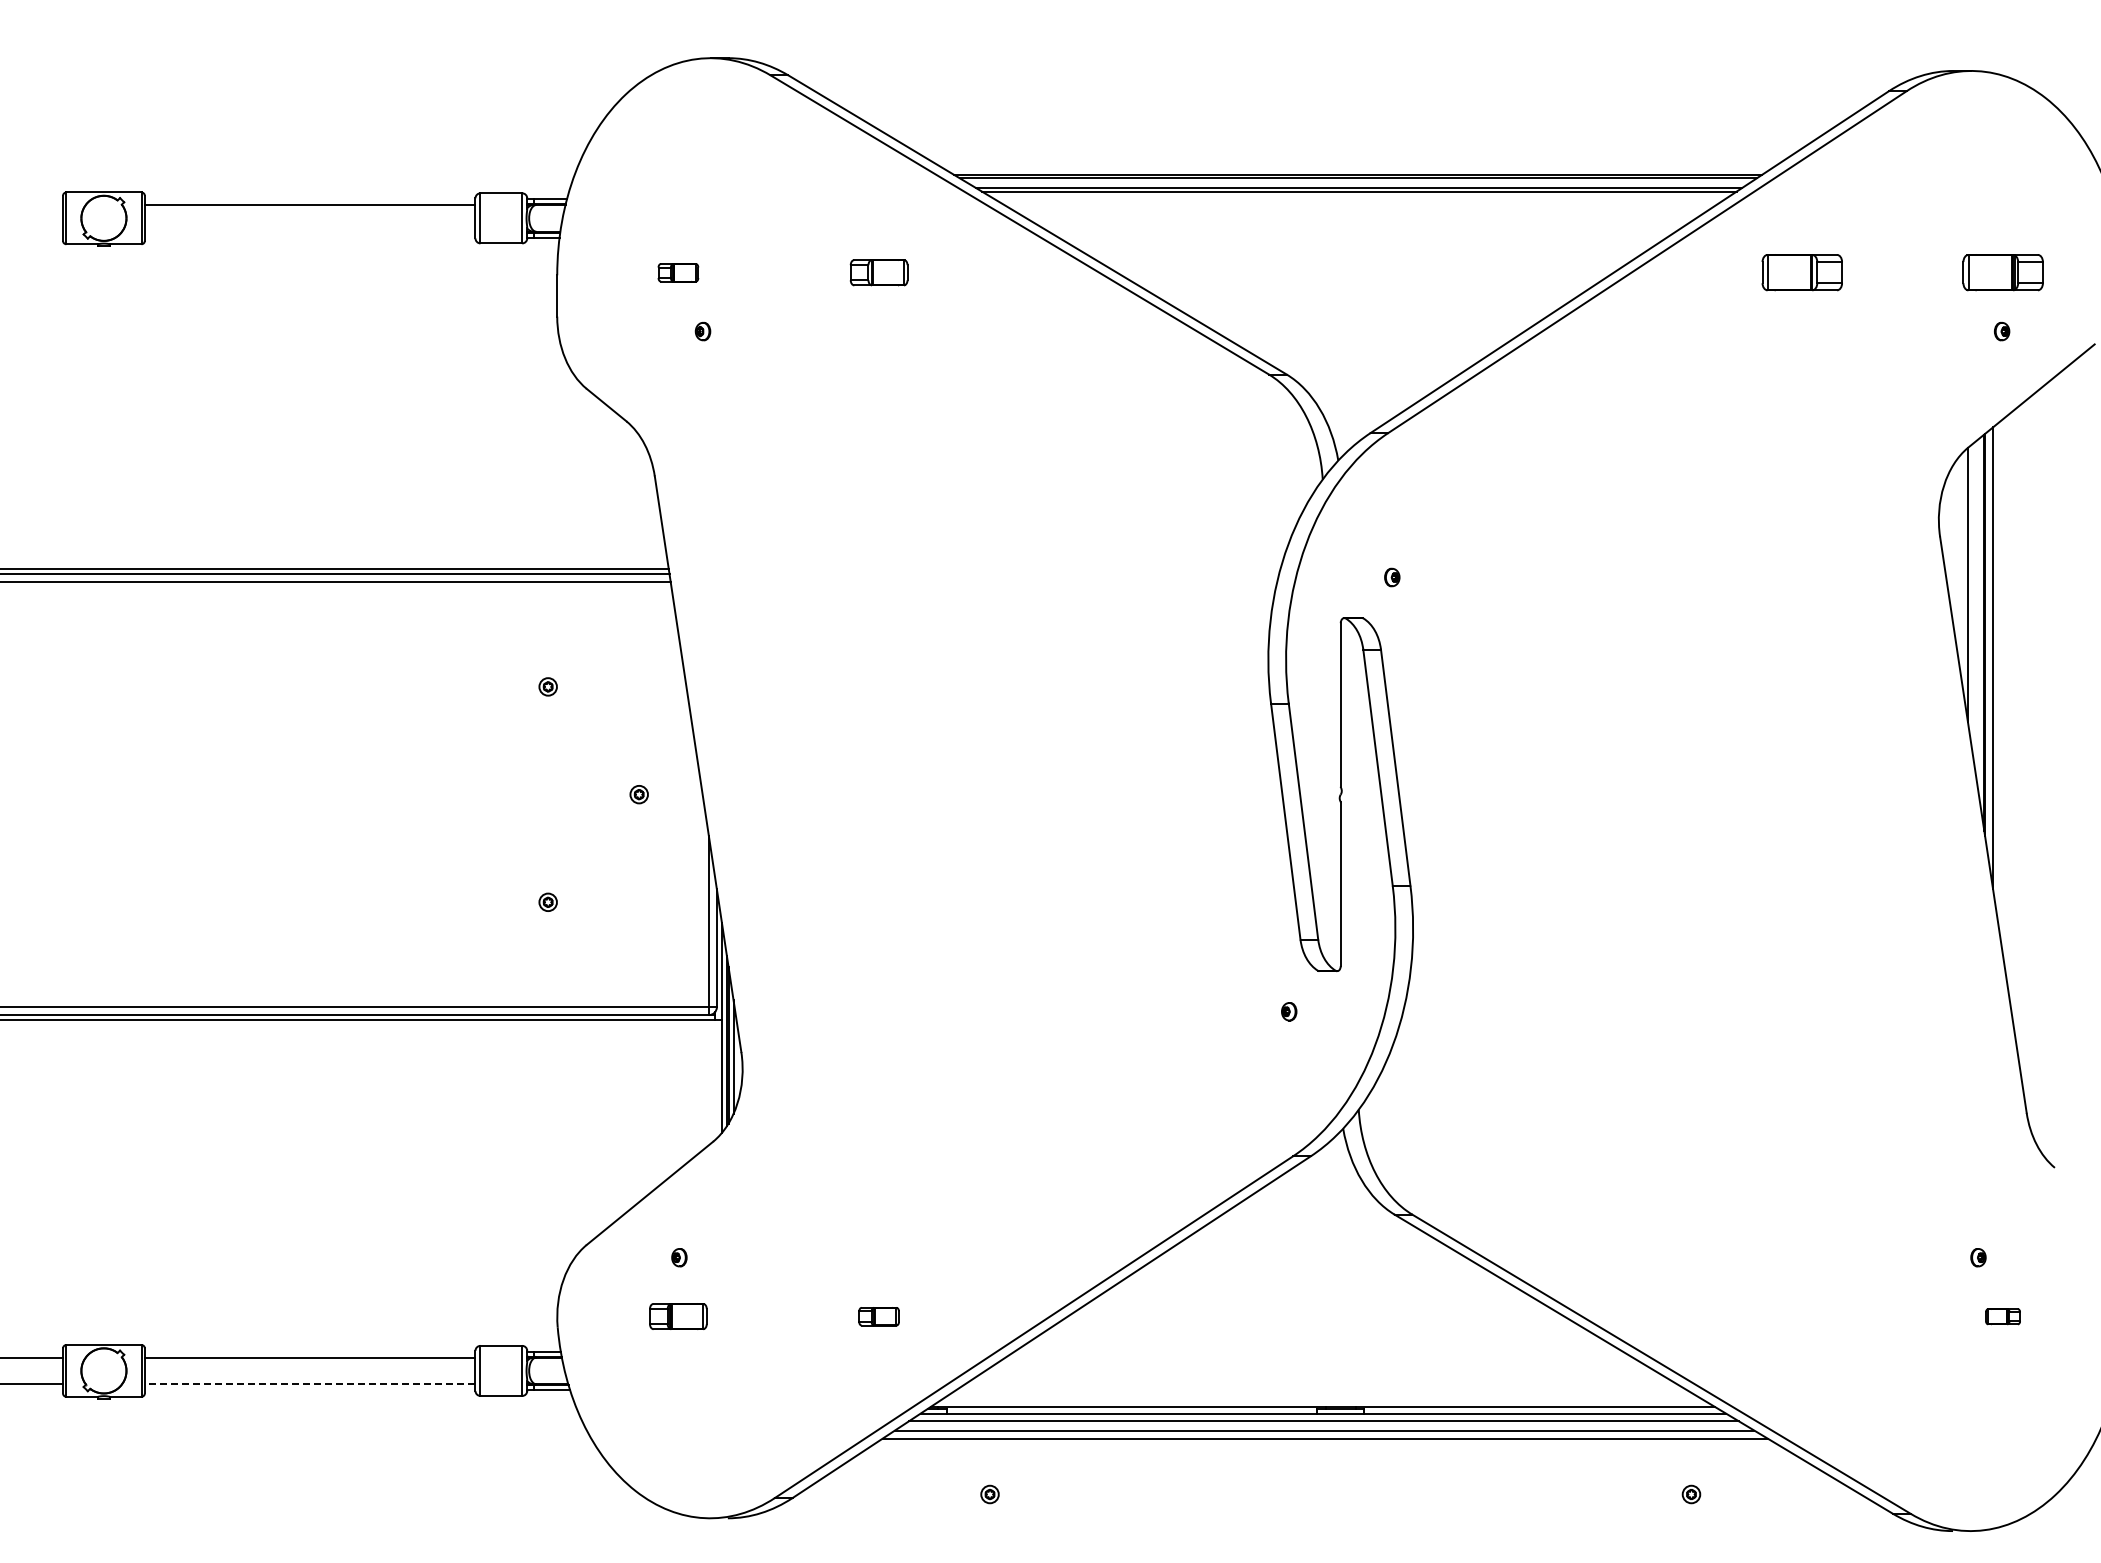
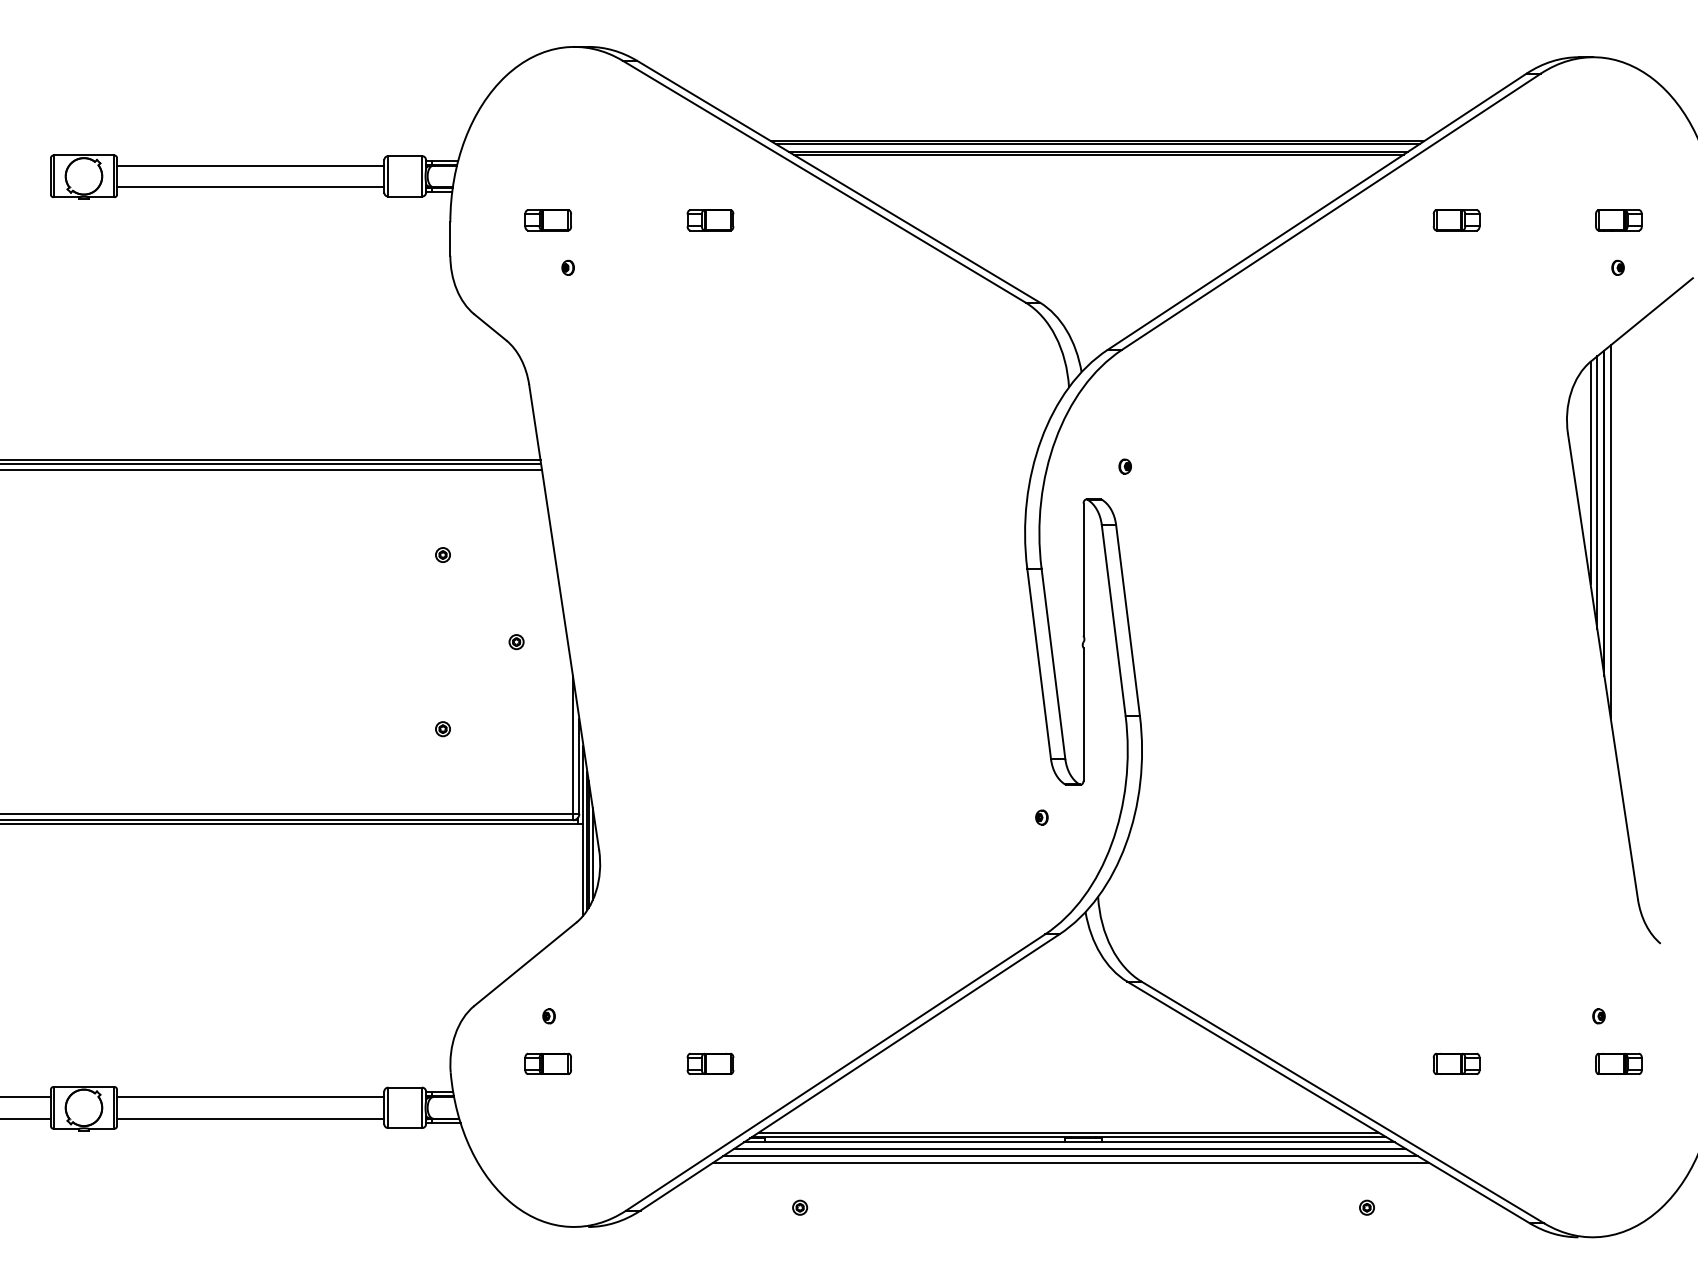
line: (309, 231) -> (250, 186), added
part: (678, 272) -> (548, 220), size x1.43
part: (1802, 272) -> (1456, 220), size x0.71
part: (2002, 272) -> (1618, 220), size x0.71
line: (1976, 609) -> (1597, 492), added
part: (878, 1316) -> (709, 1063), size x1.43
part: (1802, 1316) -> (1456, 1063), added
part: (2002, 1316) -> (1618, 1063), size x1.67
line: (309, 1384) -> (250, 1118), dashed -> solid
line: (1322, 1401) -> (1068, 1132), added

